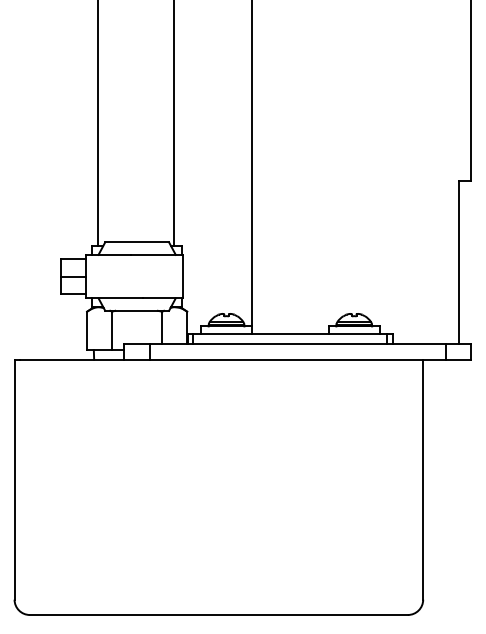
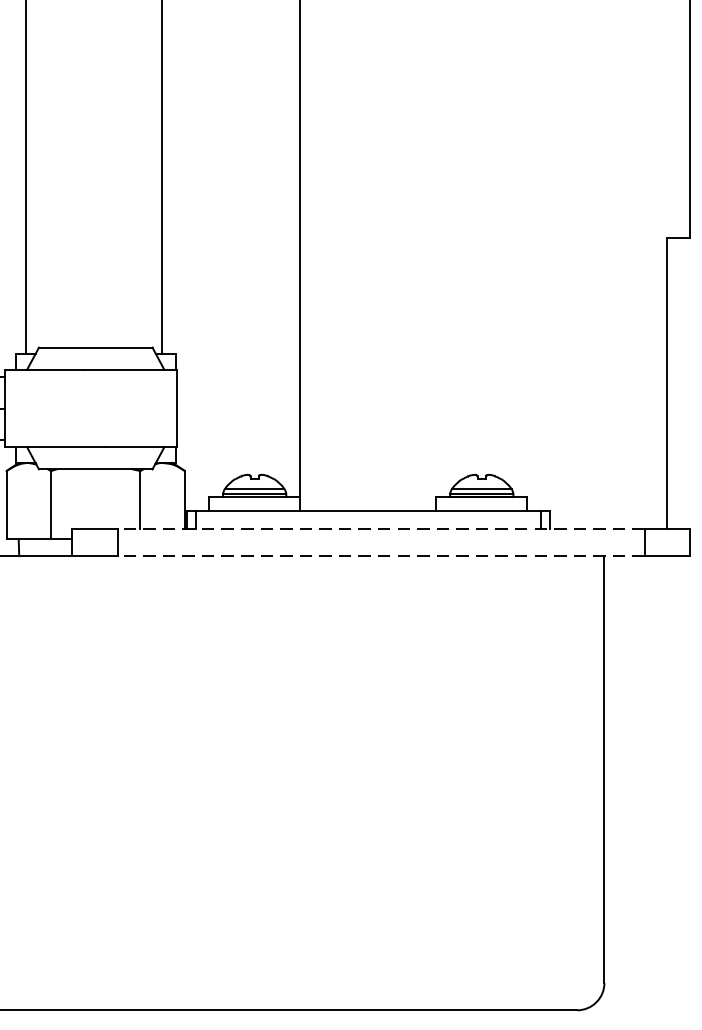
line: (297, 344) -> (380, 529), solid -> dashed
line: (297, 359) -> (380, 555), solid -> dashed

